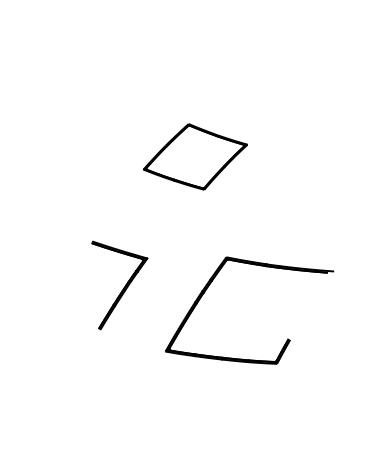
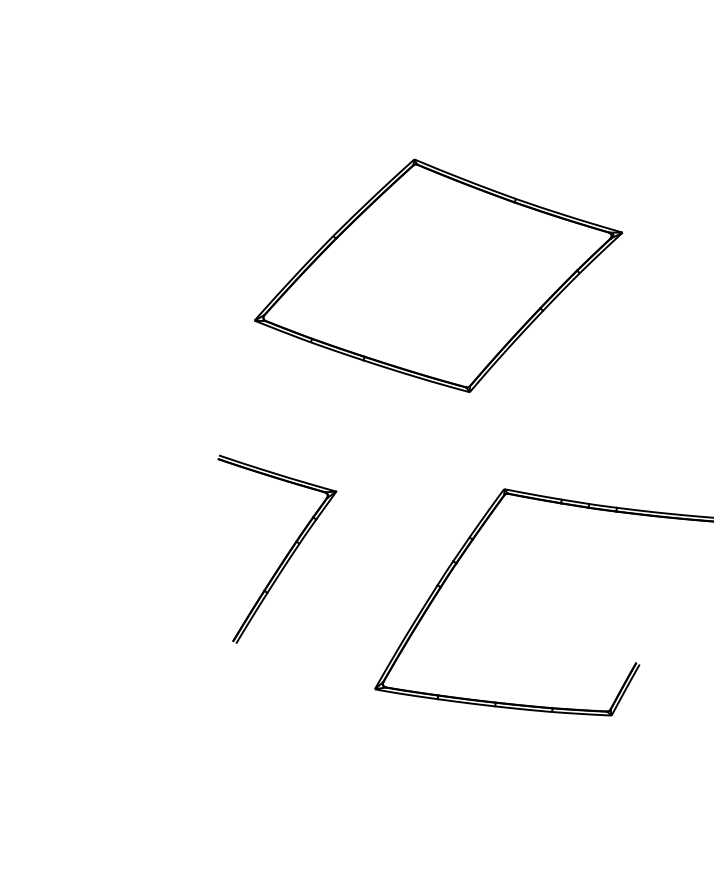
part: (195, 156) -> (438, 274), size x1.67

